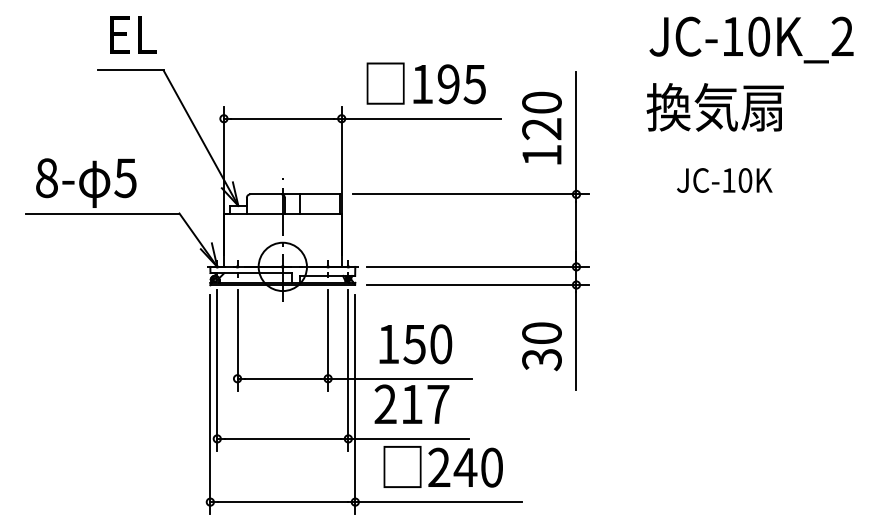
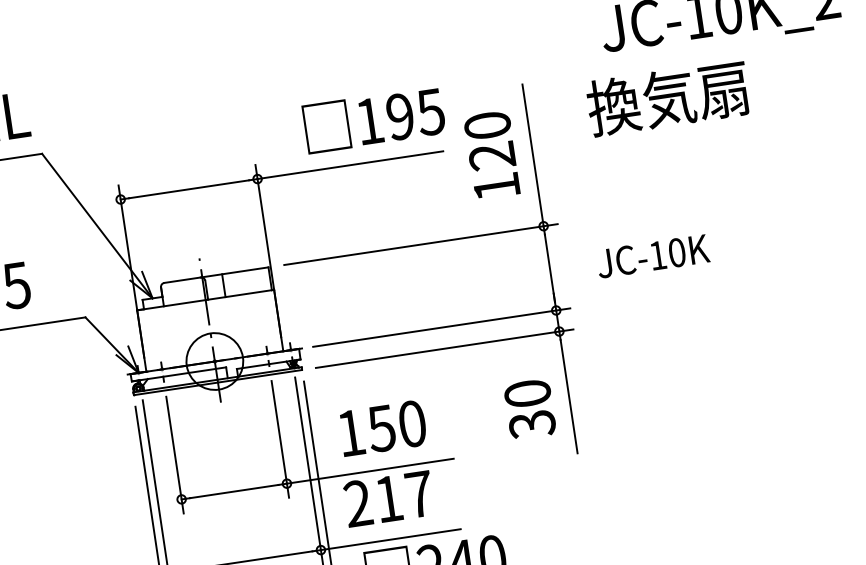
text: (425, 83) -> (373, 119), moved
text: (714, 107) -> (667, 98), moved
text: (724, 180) -> (652, 256), moved

